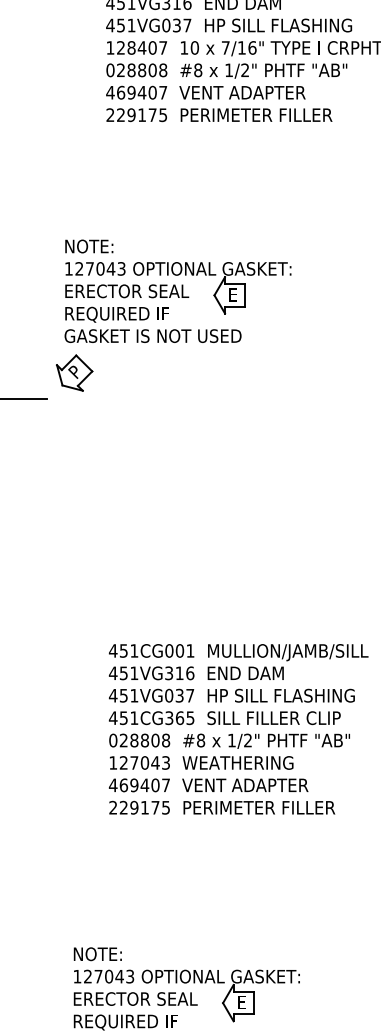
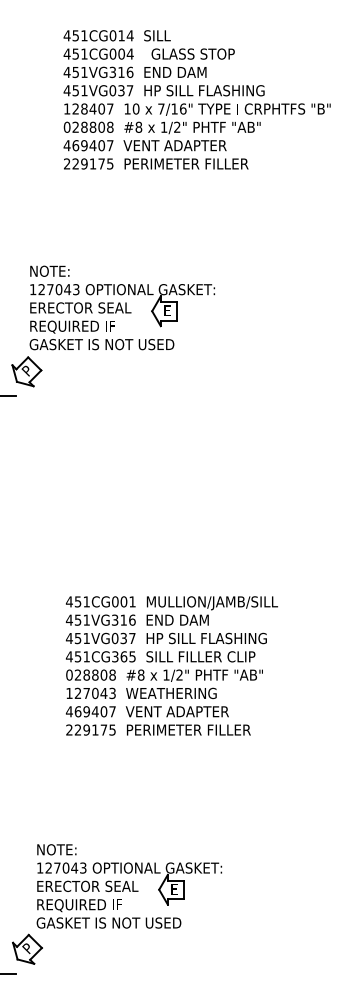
part: (74, 372) -> (26, 371), moved

